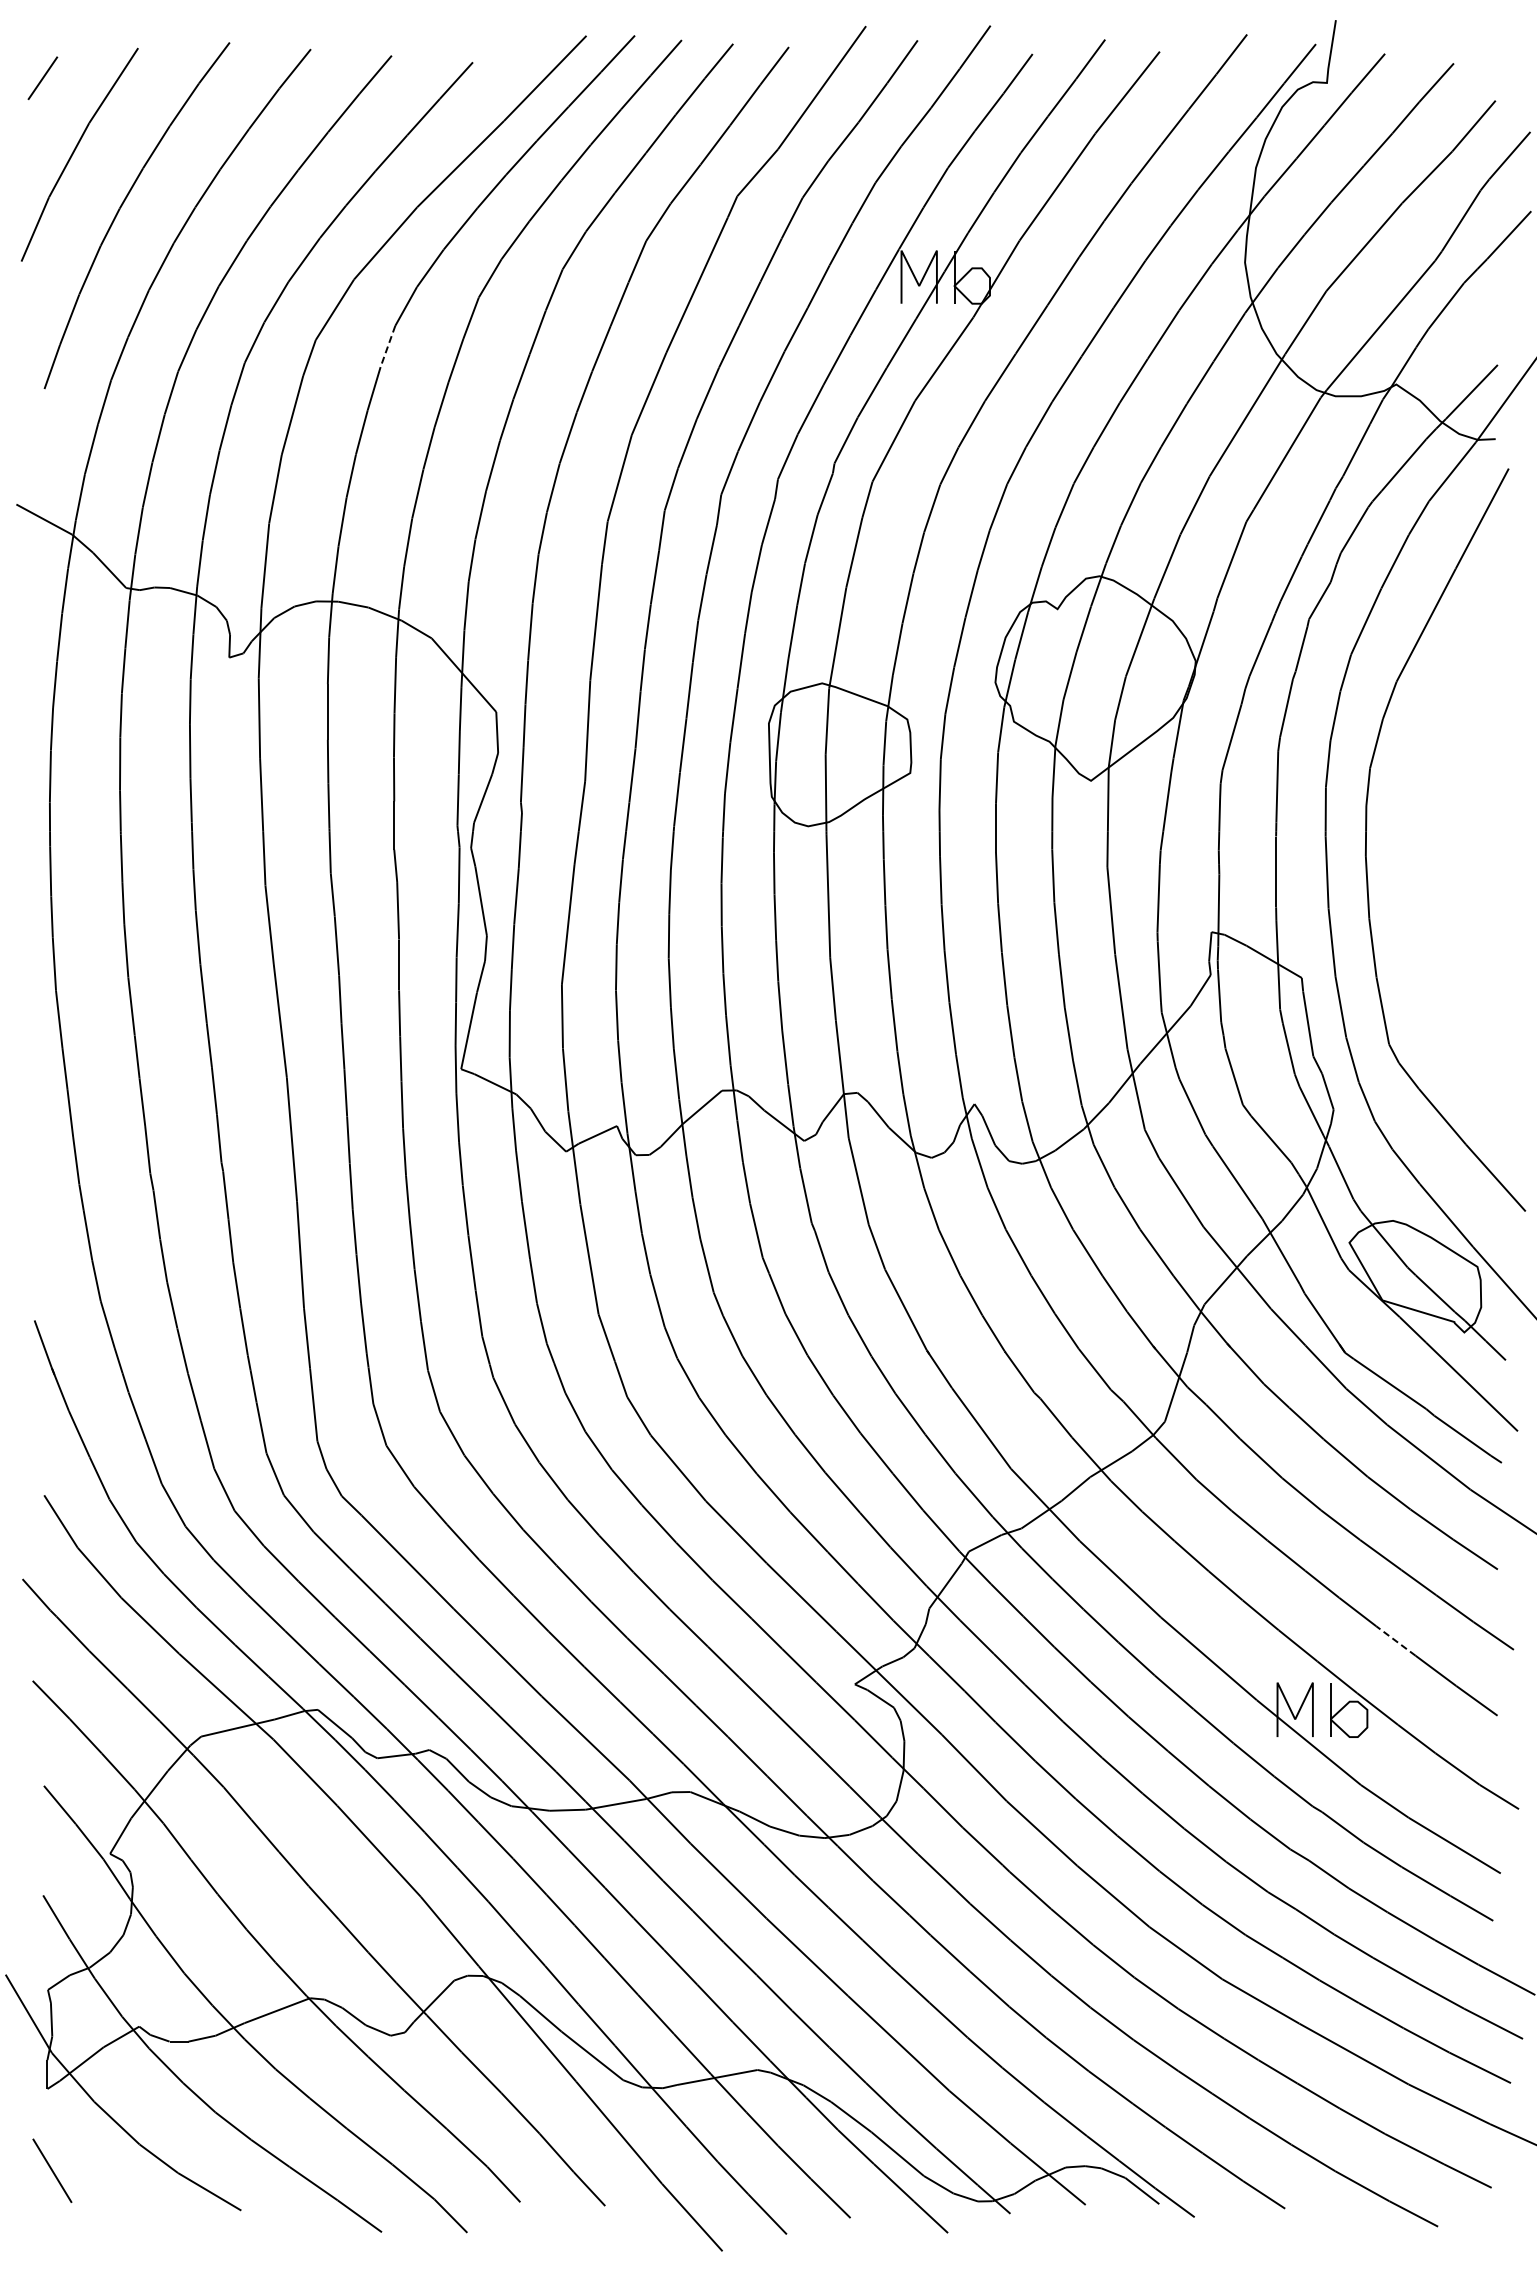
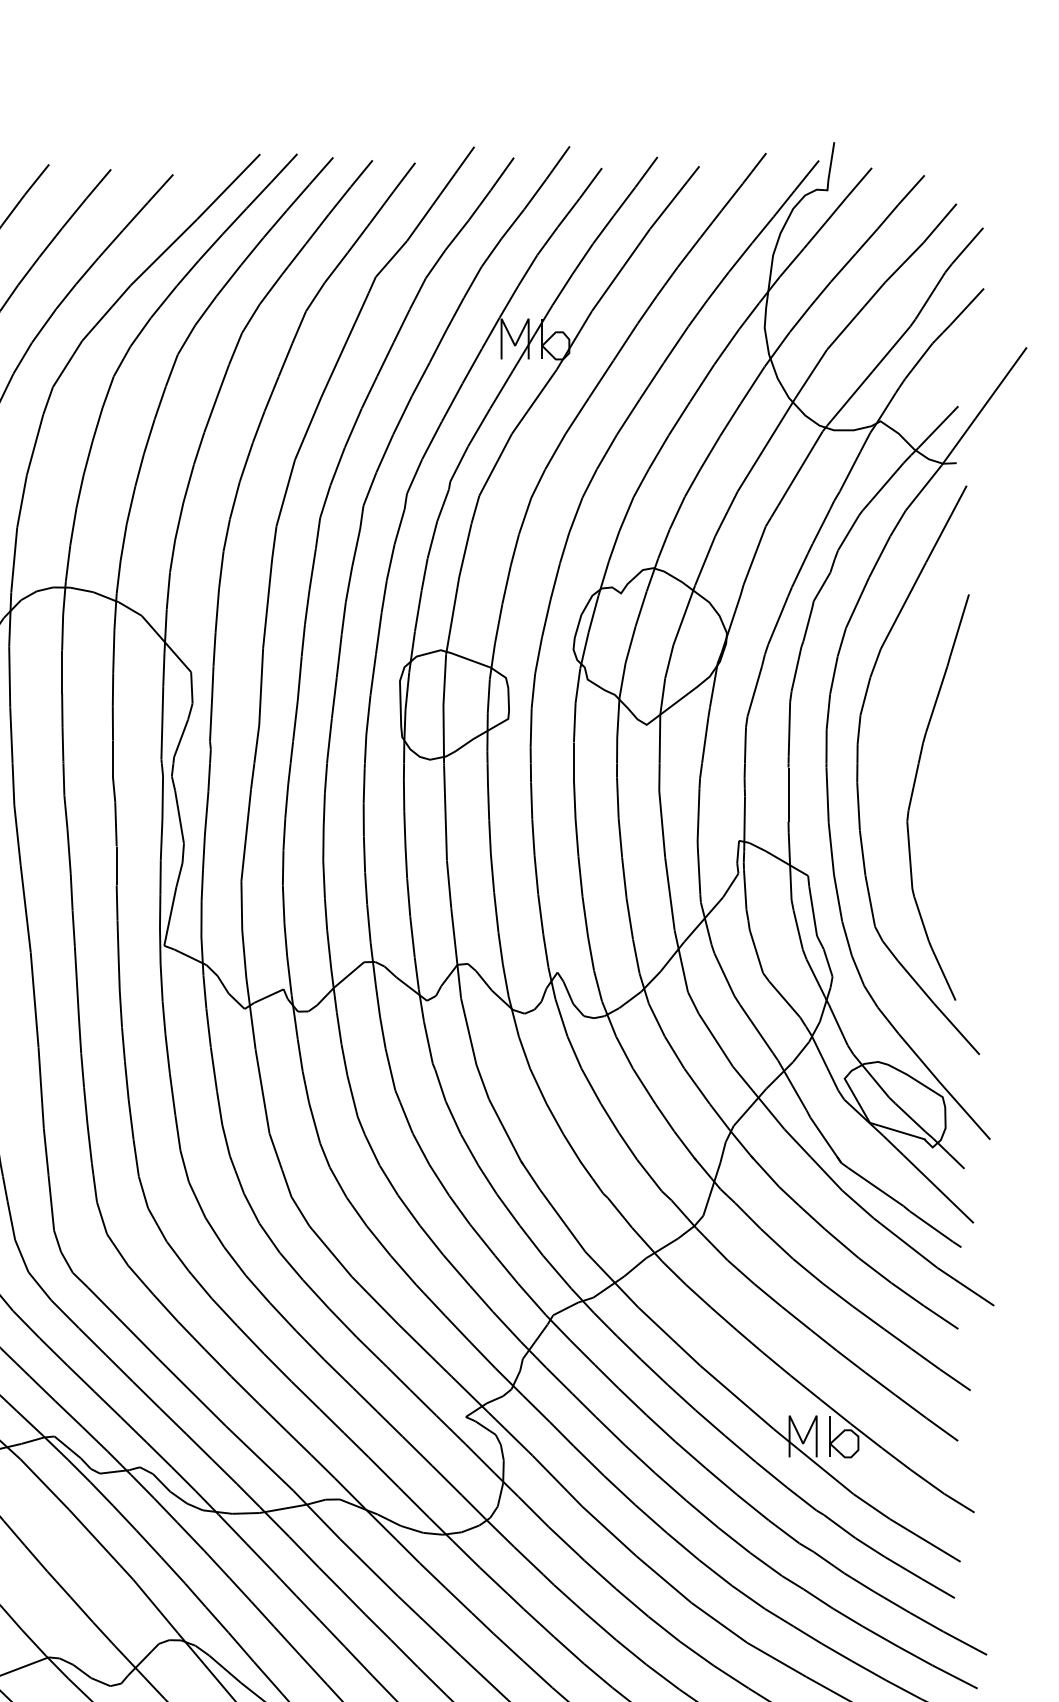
line: (387, 346) -> (107, 392), dashed -> solid
part: (1439, 867) -> (913, 791), added
line: (1395, 1641) -> (879, 1384), dashed -> solid

